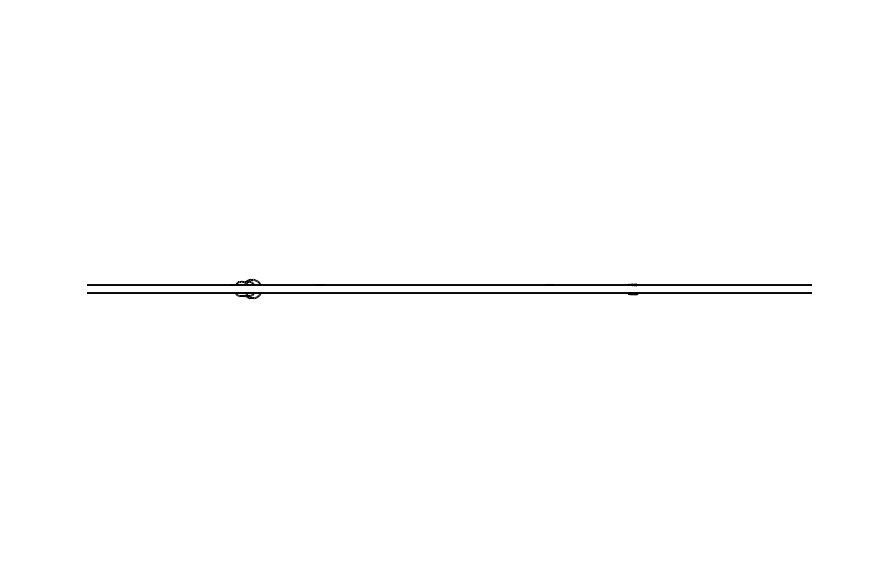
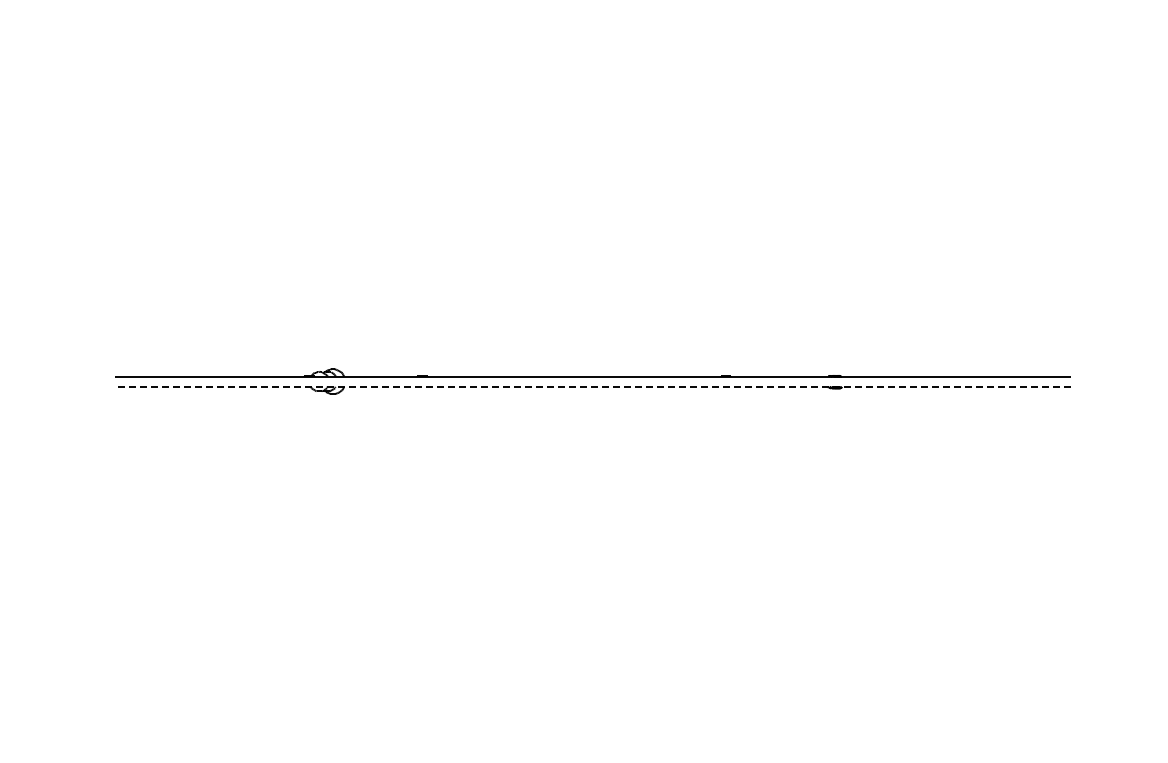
line: (448, 293) -> (592, 387), solid -> dashed

